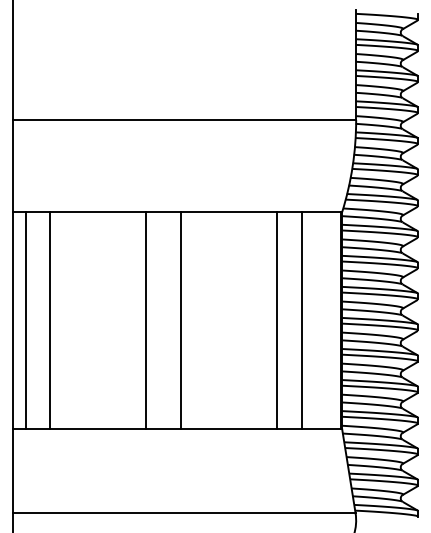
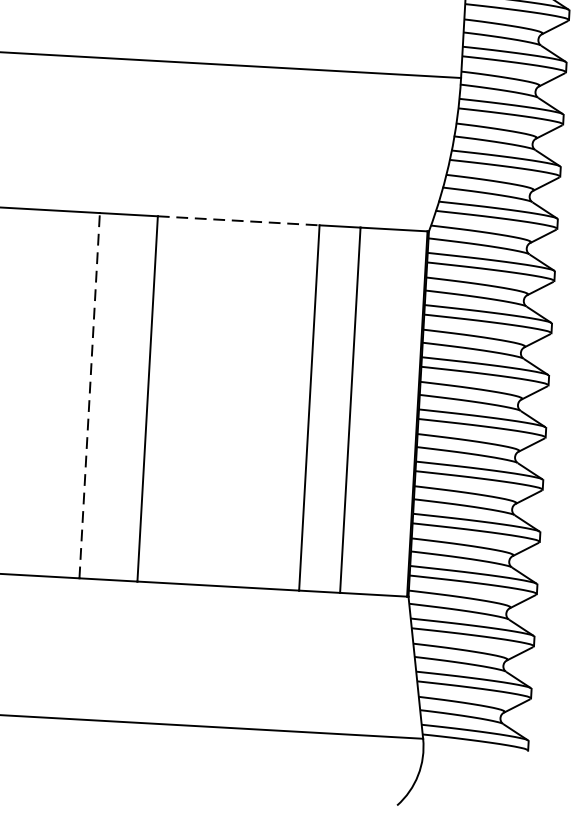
line: (229, 212) -> (239, 221), solid -> dashed
line: (146, 320) -> (89, 395), solid -> dashed

